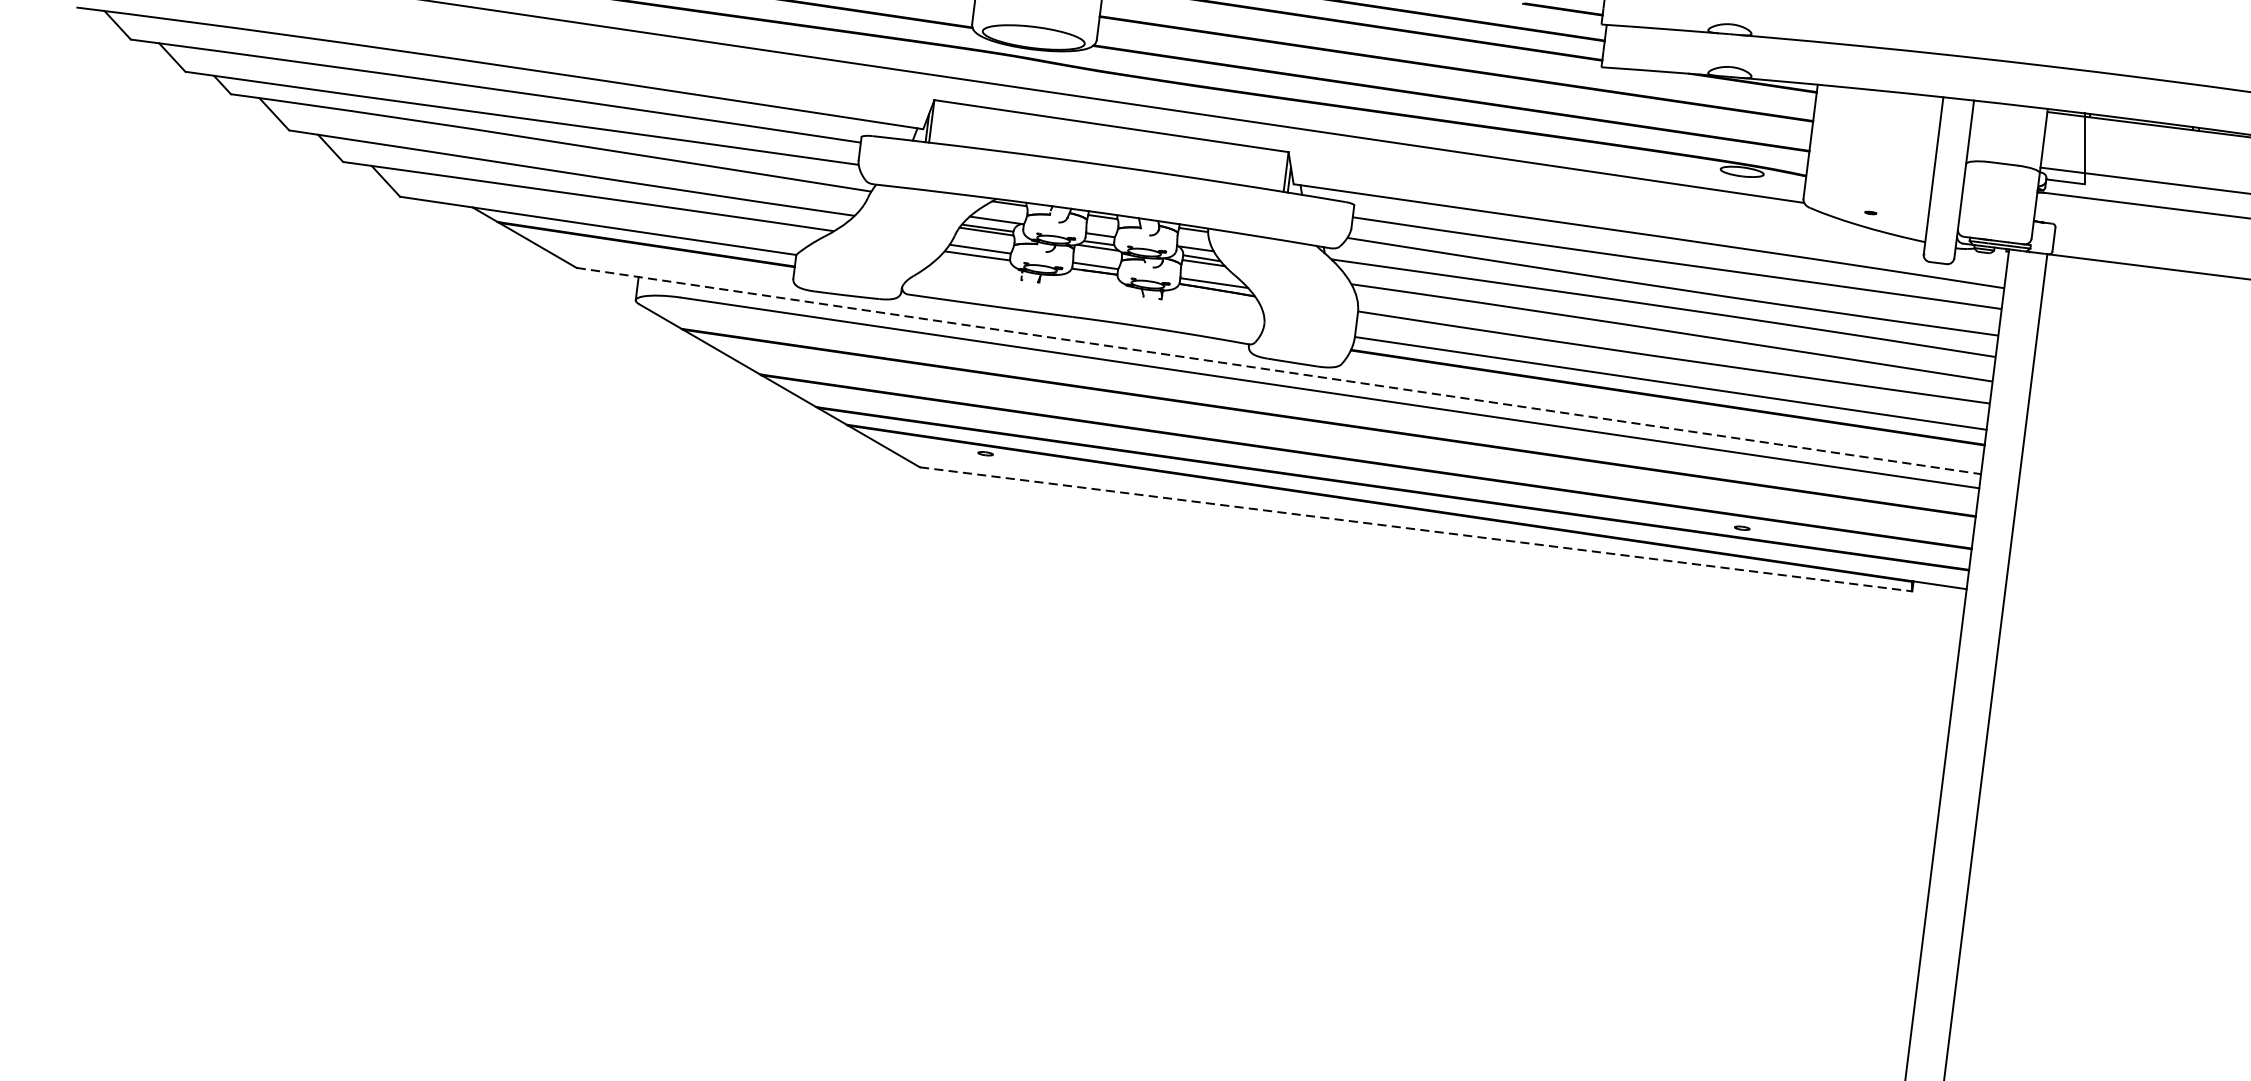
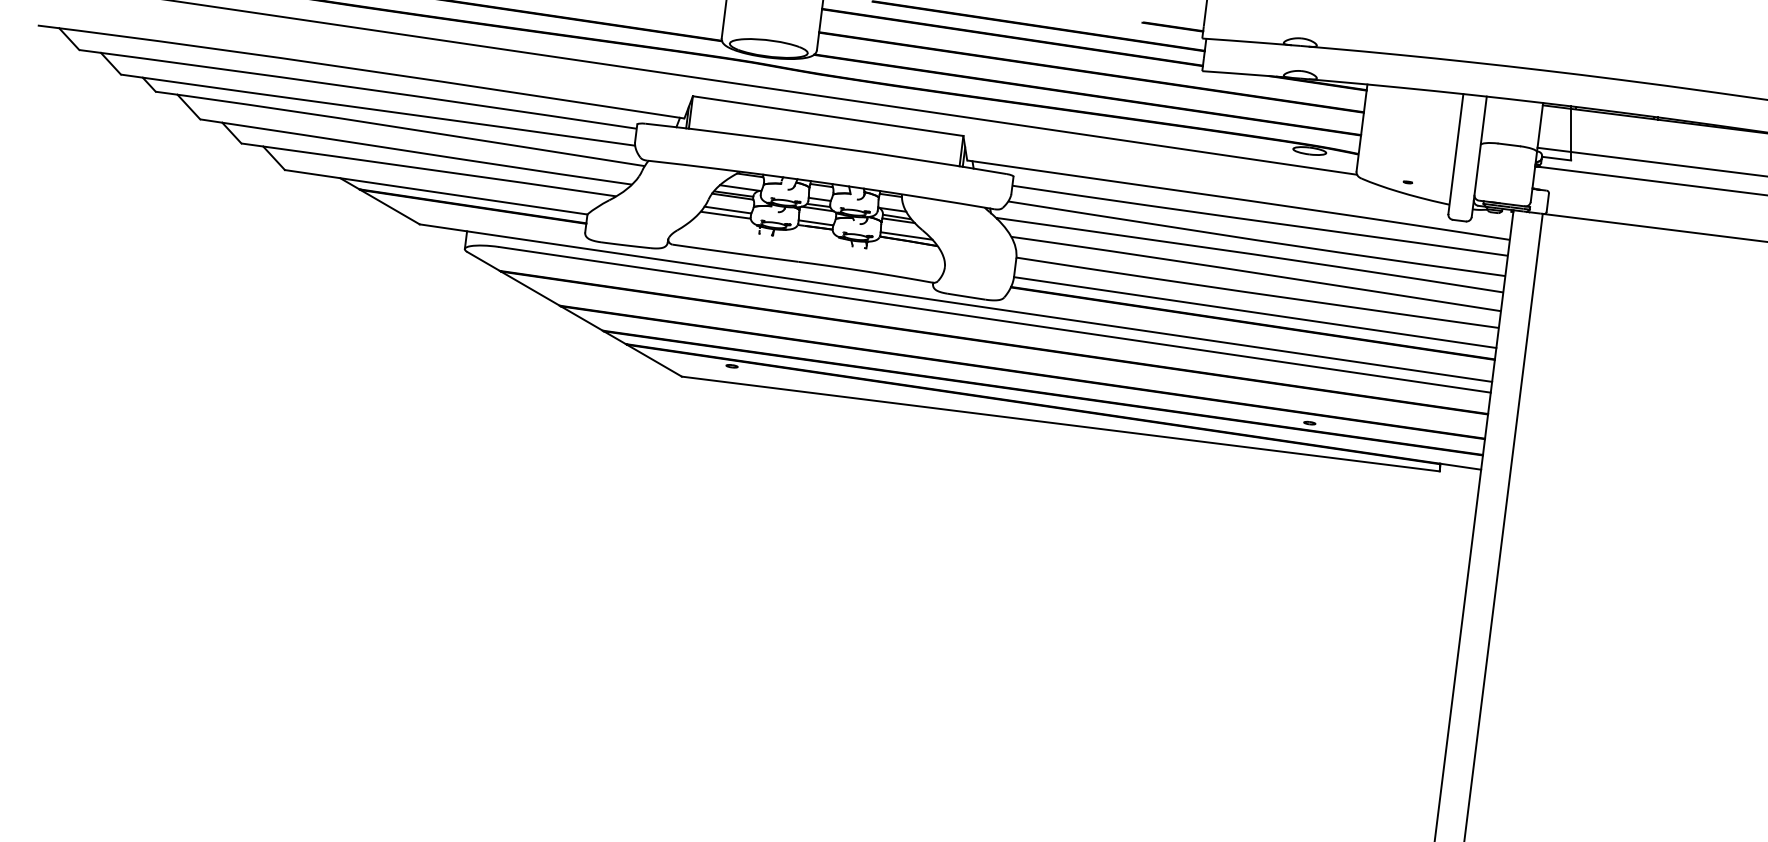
line: (1278, 371) -> (955, 303), dashed -> solid
line: (1415, 529) -> (1060, 424), dashed -> solid

